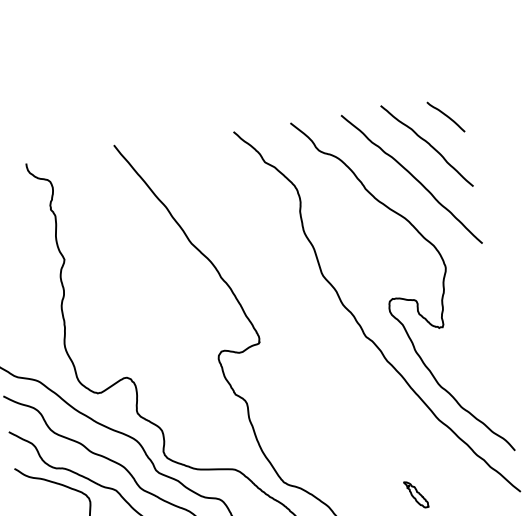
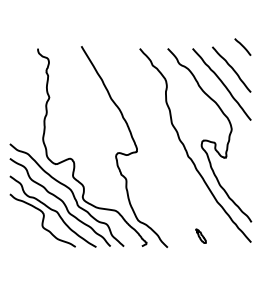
line: (444, 115) -> (242, 46), moved

